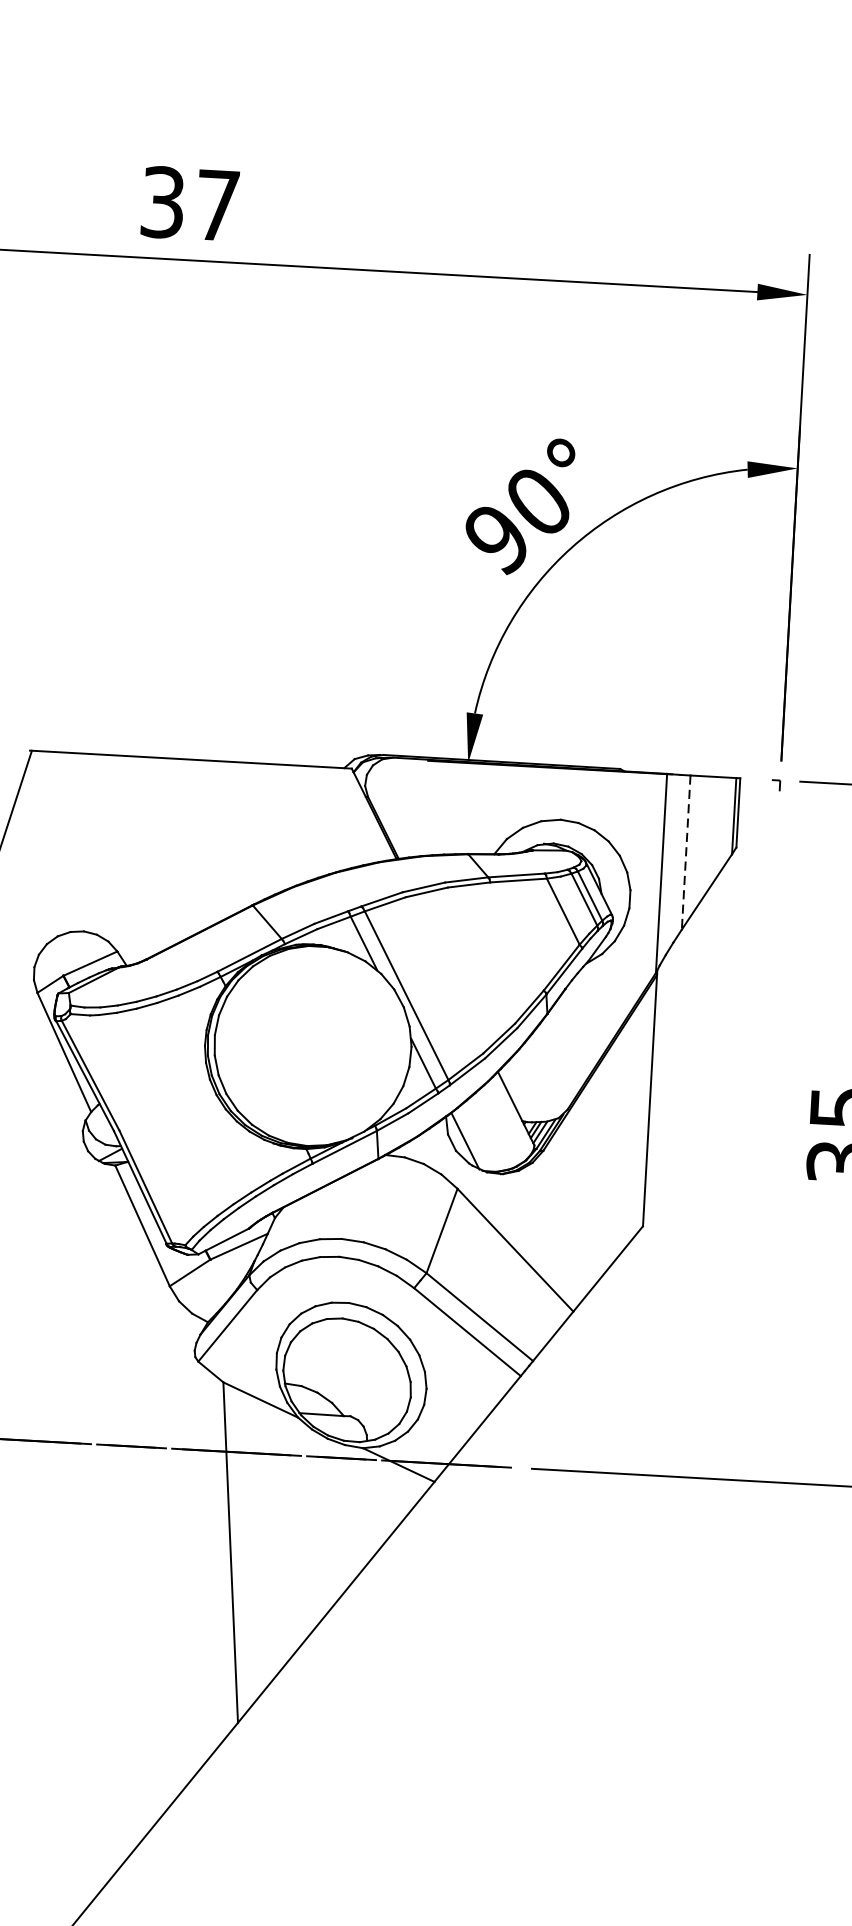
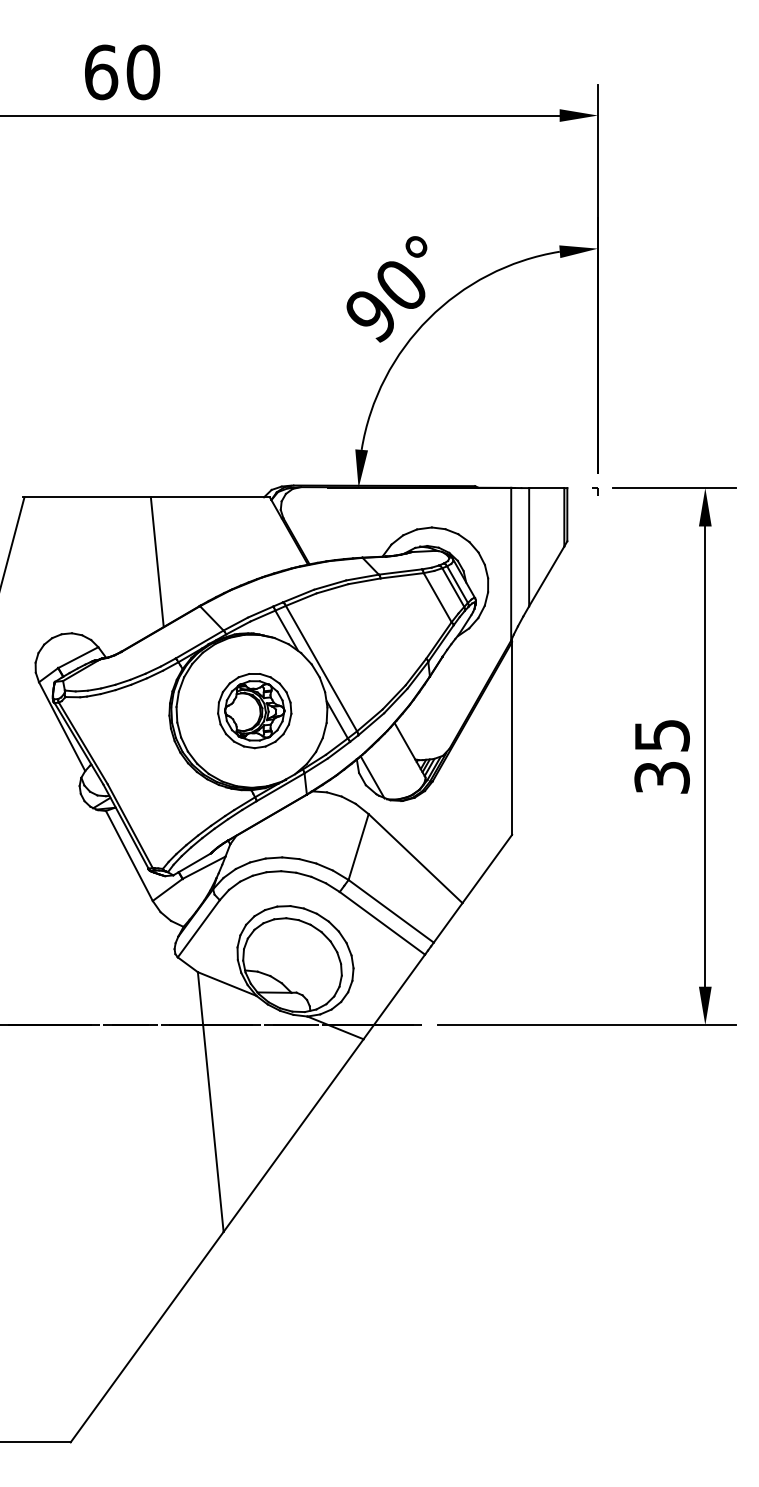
text: (190, 204) -> (122, 72), 37 -> 60
line: (199, 845) -> (156, 562), added
line: (686, 852) -> (529, 547), dashed -> solid
part: (316, 1046) -> (254, 711), added

